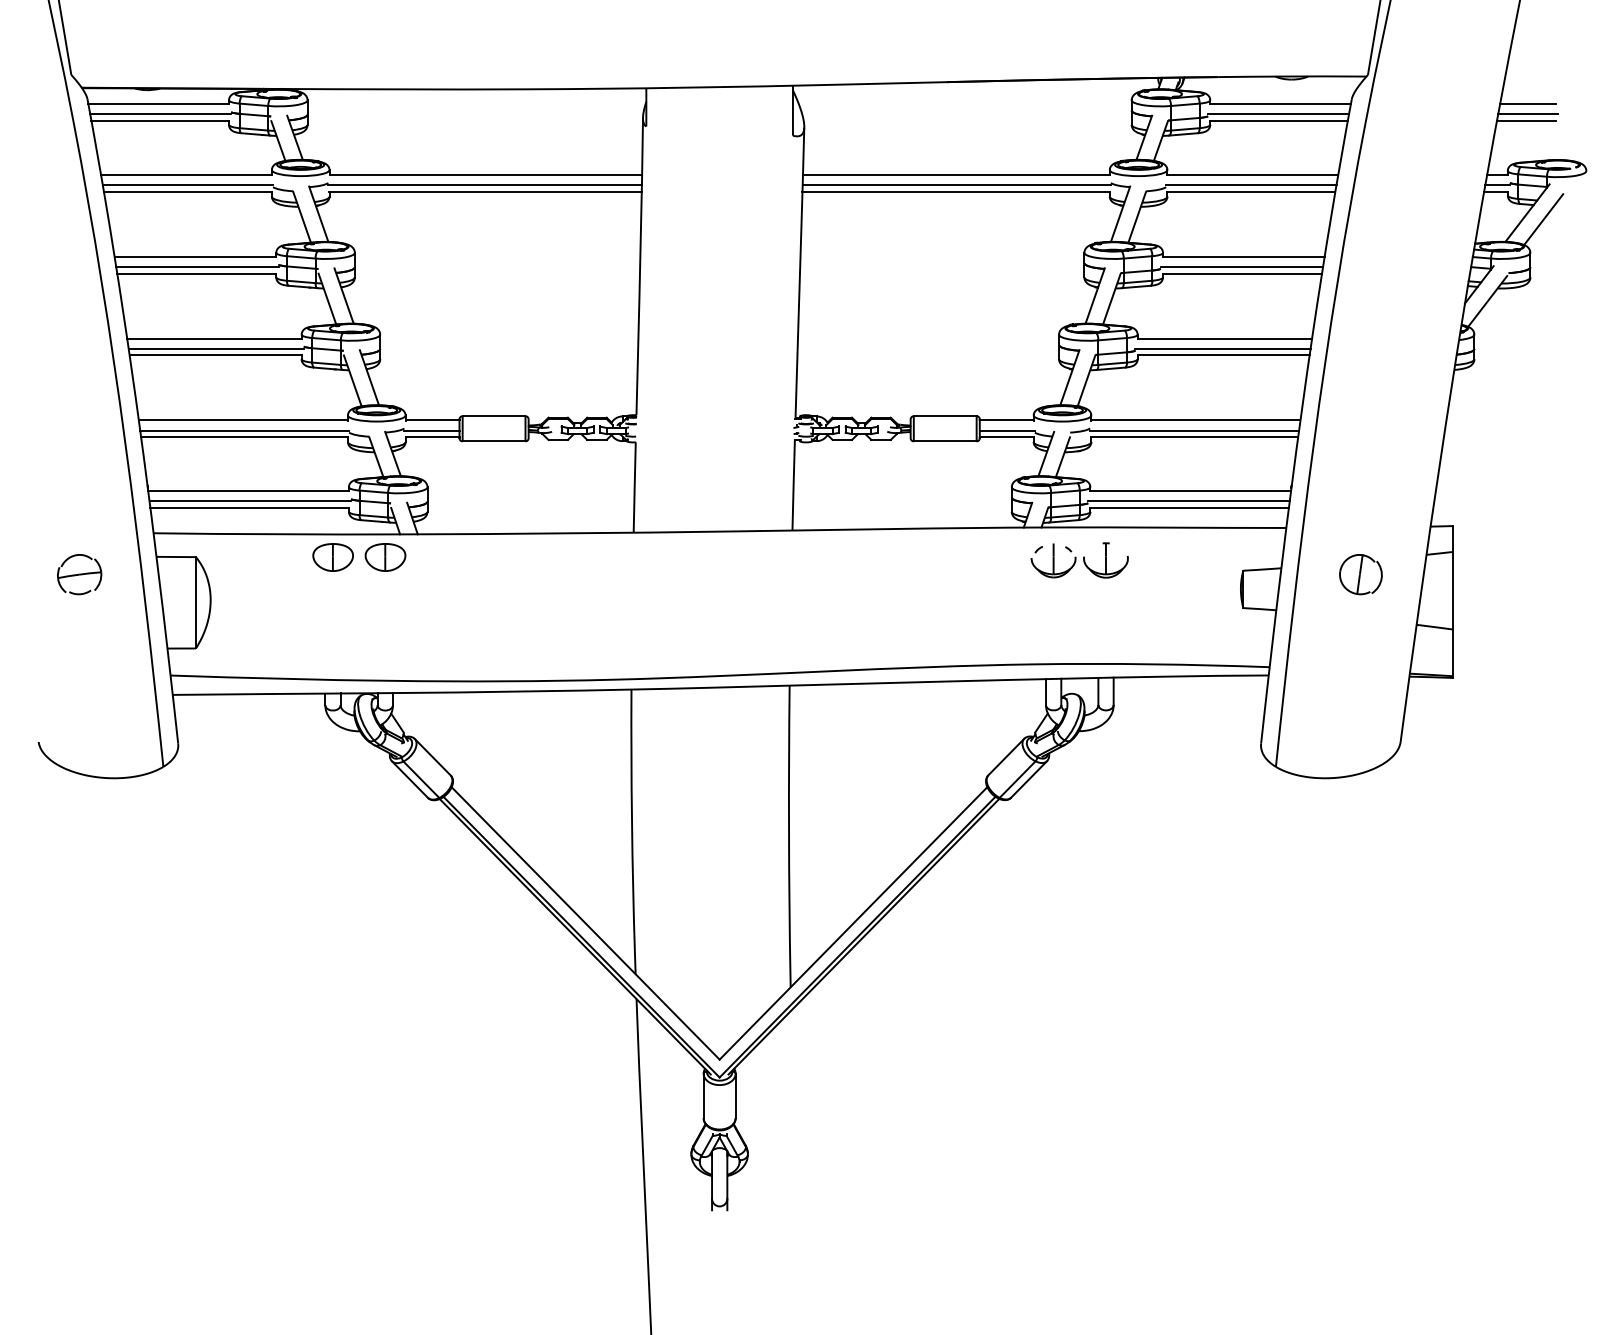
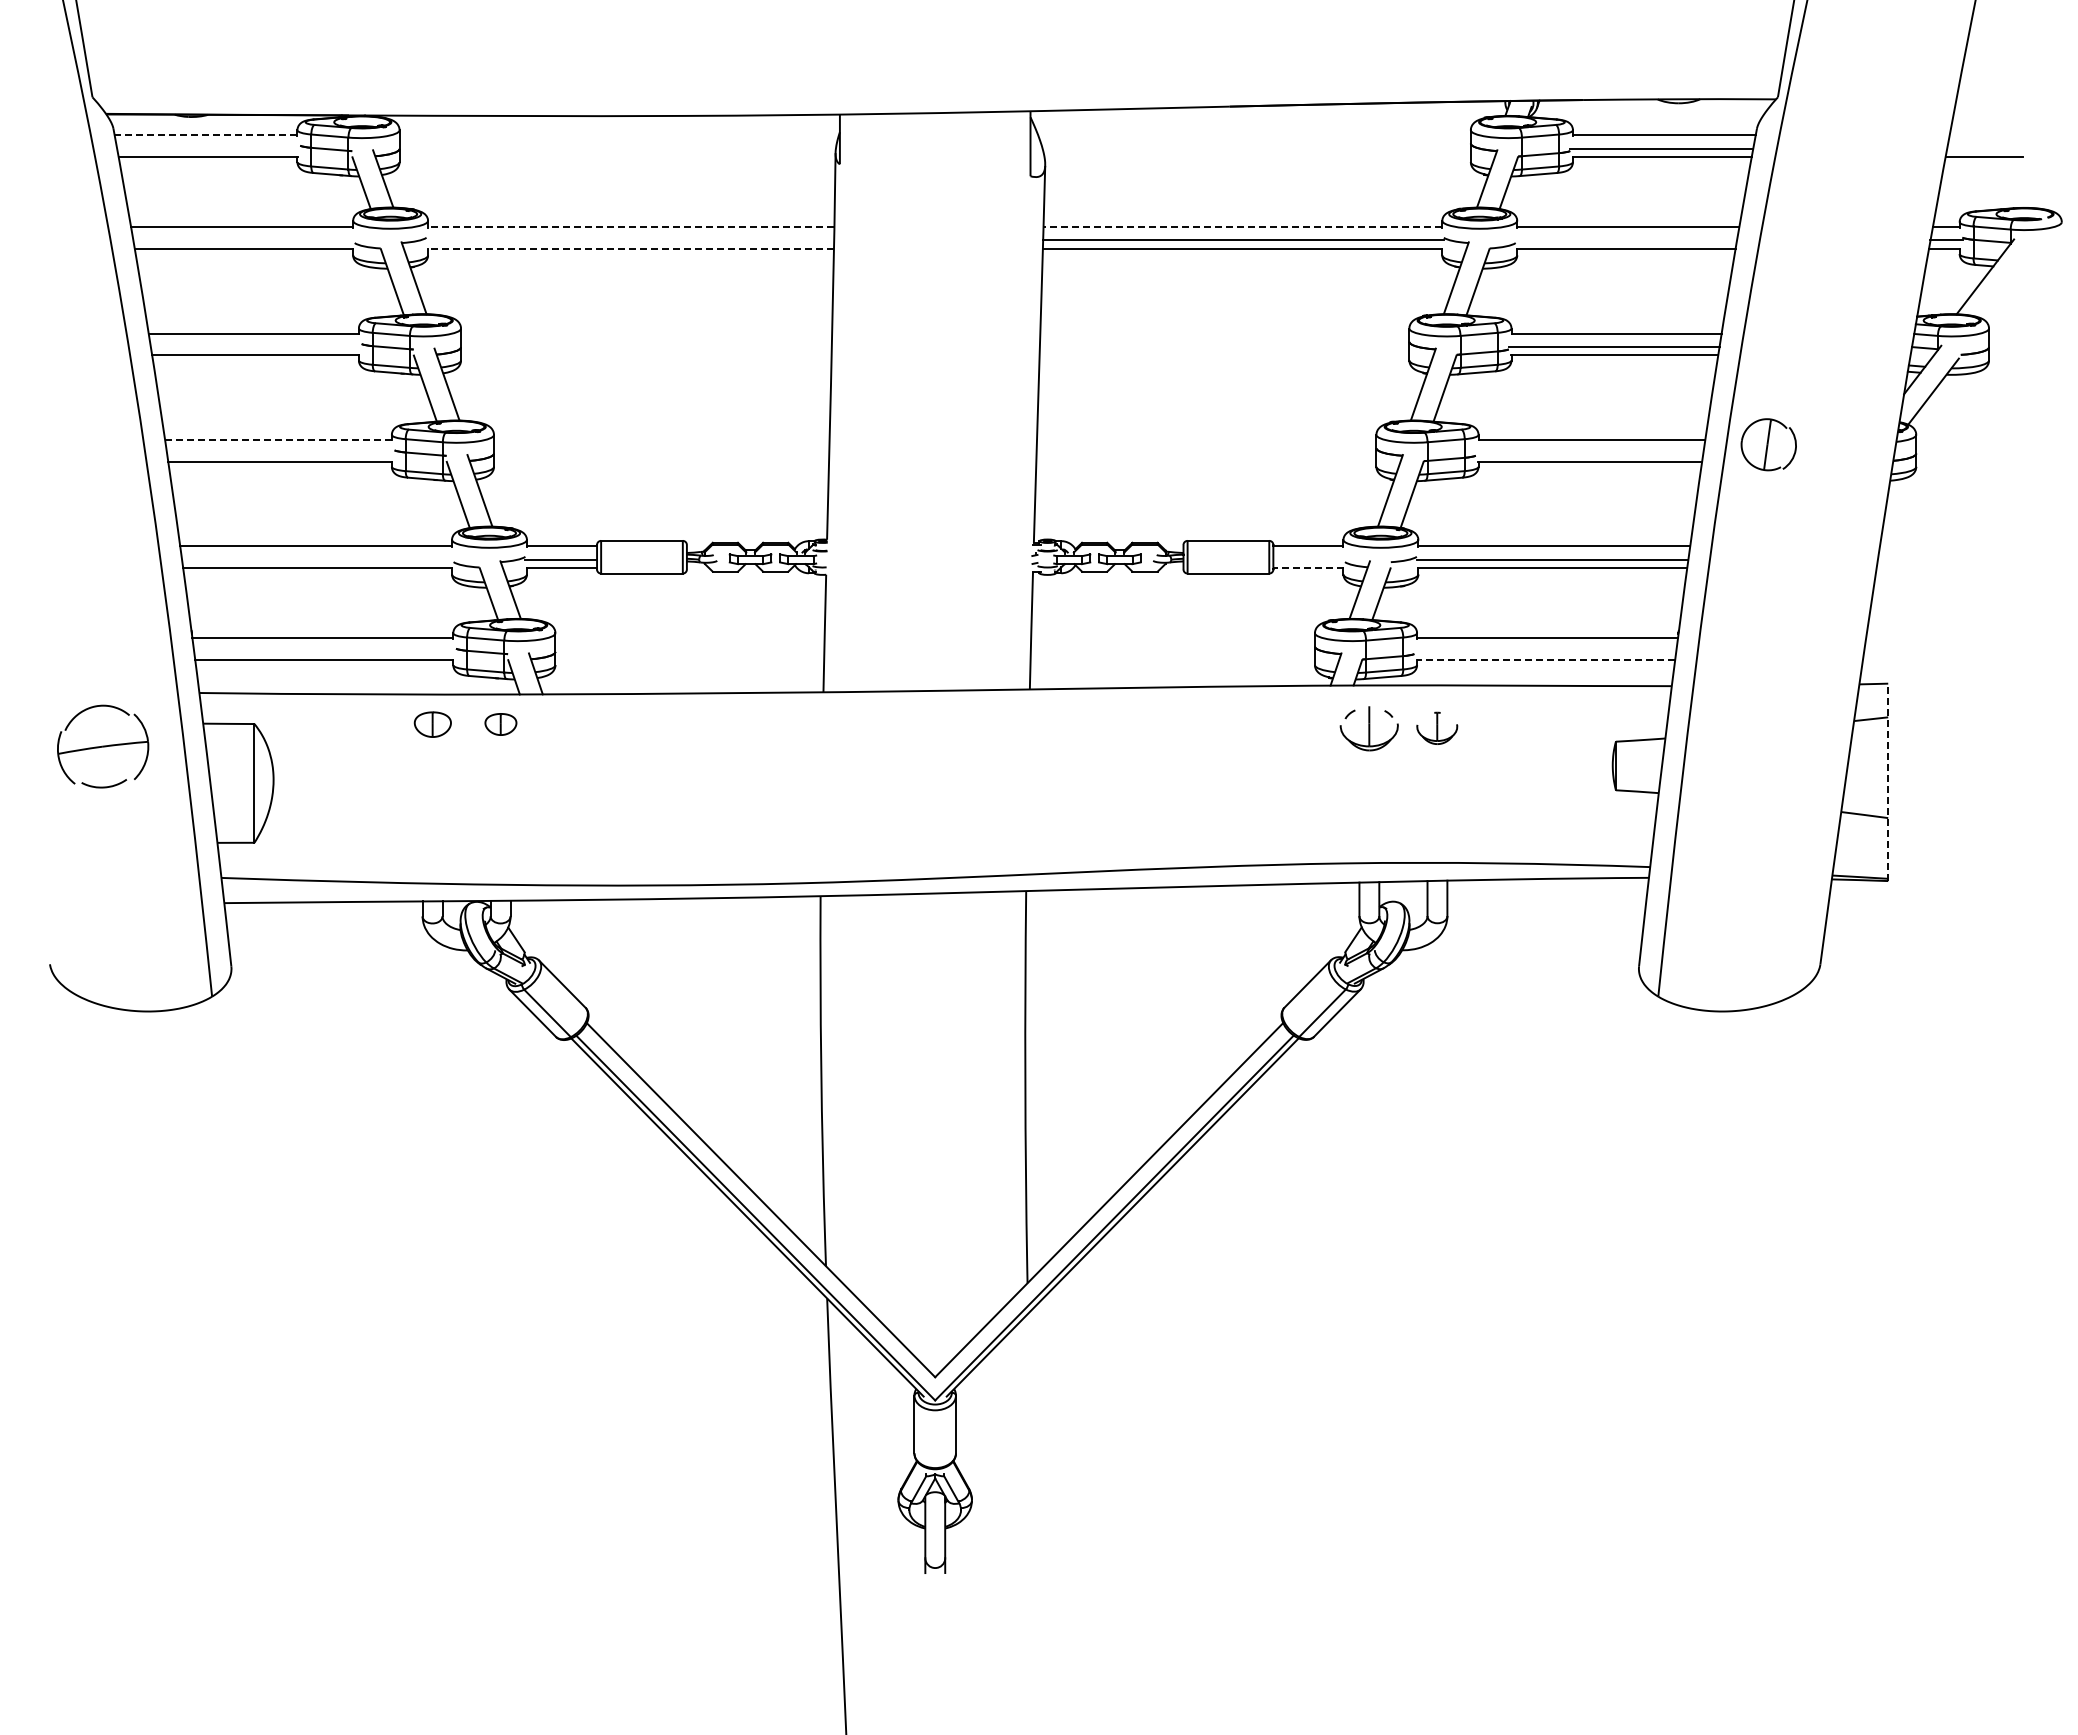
line: (158, 104) -> (205, 135), solid -> dashed
line: (1527, 104) -> (1985, 135), removed
line: (160, 114) -> (208, 148), removed
line: (1528, 114) -> (1986, 148), removed
line: (485, 175) -> (630, 227), solid -> dashed
line: (956, 175) -> (1242, 227), solid -> dashed
line: (187, 185) -> (243, 240), removed
line: (485, 185) -> (630, 240), removed
line: (1251, 185) -> (1626, 240), removed
line: (486, 192) -> (631, 249), solid -> dashed
line: (1543, 219) -> (2006, 285), removed
line: (196, 266) -> (255, 346), removed
line: (213, 339) -> (277, 440), solid -> dashed
line: (215, 349) -> (280, 453), removed
line: (1222, 349) -> (1589, 453), removed
line: (244, 430) -> (317, 559), removed
line: (1007, 430) -> (1309, 559), removed
line: (1006, 437) -> (1307, 568), solid -> dashed
line: (250, 501) -> (325, 651), removed
line: (1189, 501) -> (1545, 651), removed
line: (1189, 508) -> (1545, 660), solid -> dashed
part: (332, 557) -> (432, 724), size x0.7
part: (385, 557) -> (500, 724), size x0.6
part: (1105, 560) -> (1436, 728), size x0.7
part: (79, 574) -> (103, 746), size x1.6
part: (1360, 574) -> (1768, 444), moved
line: (1453, 602) -> (1888, 782), solid -> dashed

